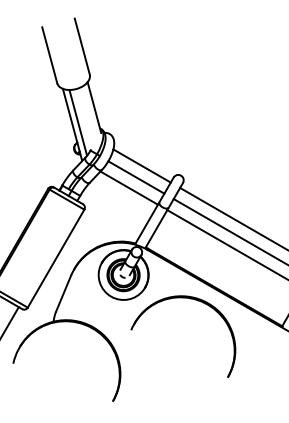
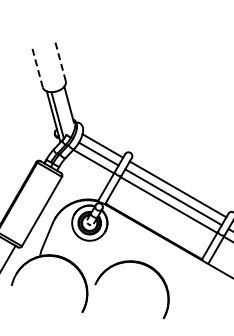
line: (82, 46) -> (60, 61), solid -> dashed
line: (49, 55) -> (37, 67), solid -> dashed
part: (186, 299) -> (134, 263), moved

